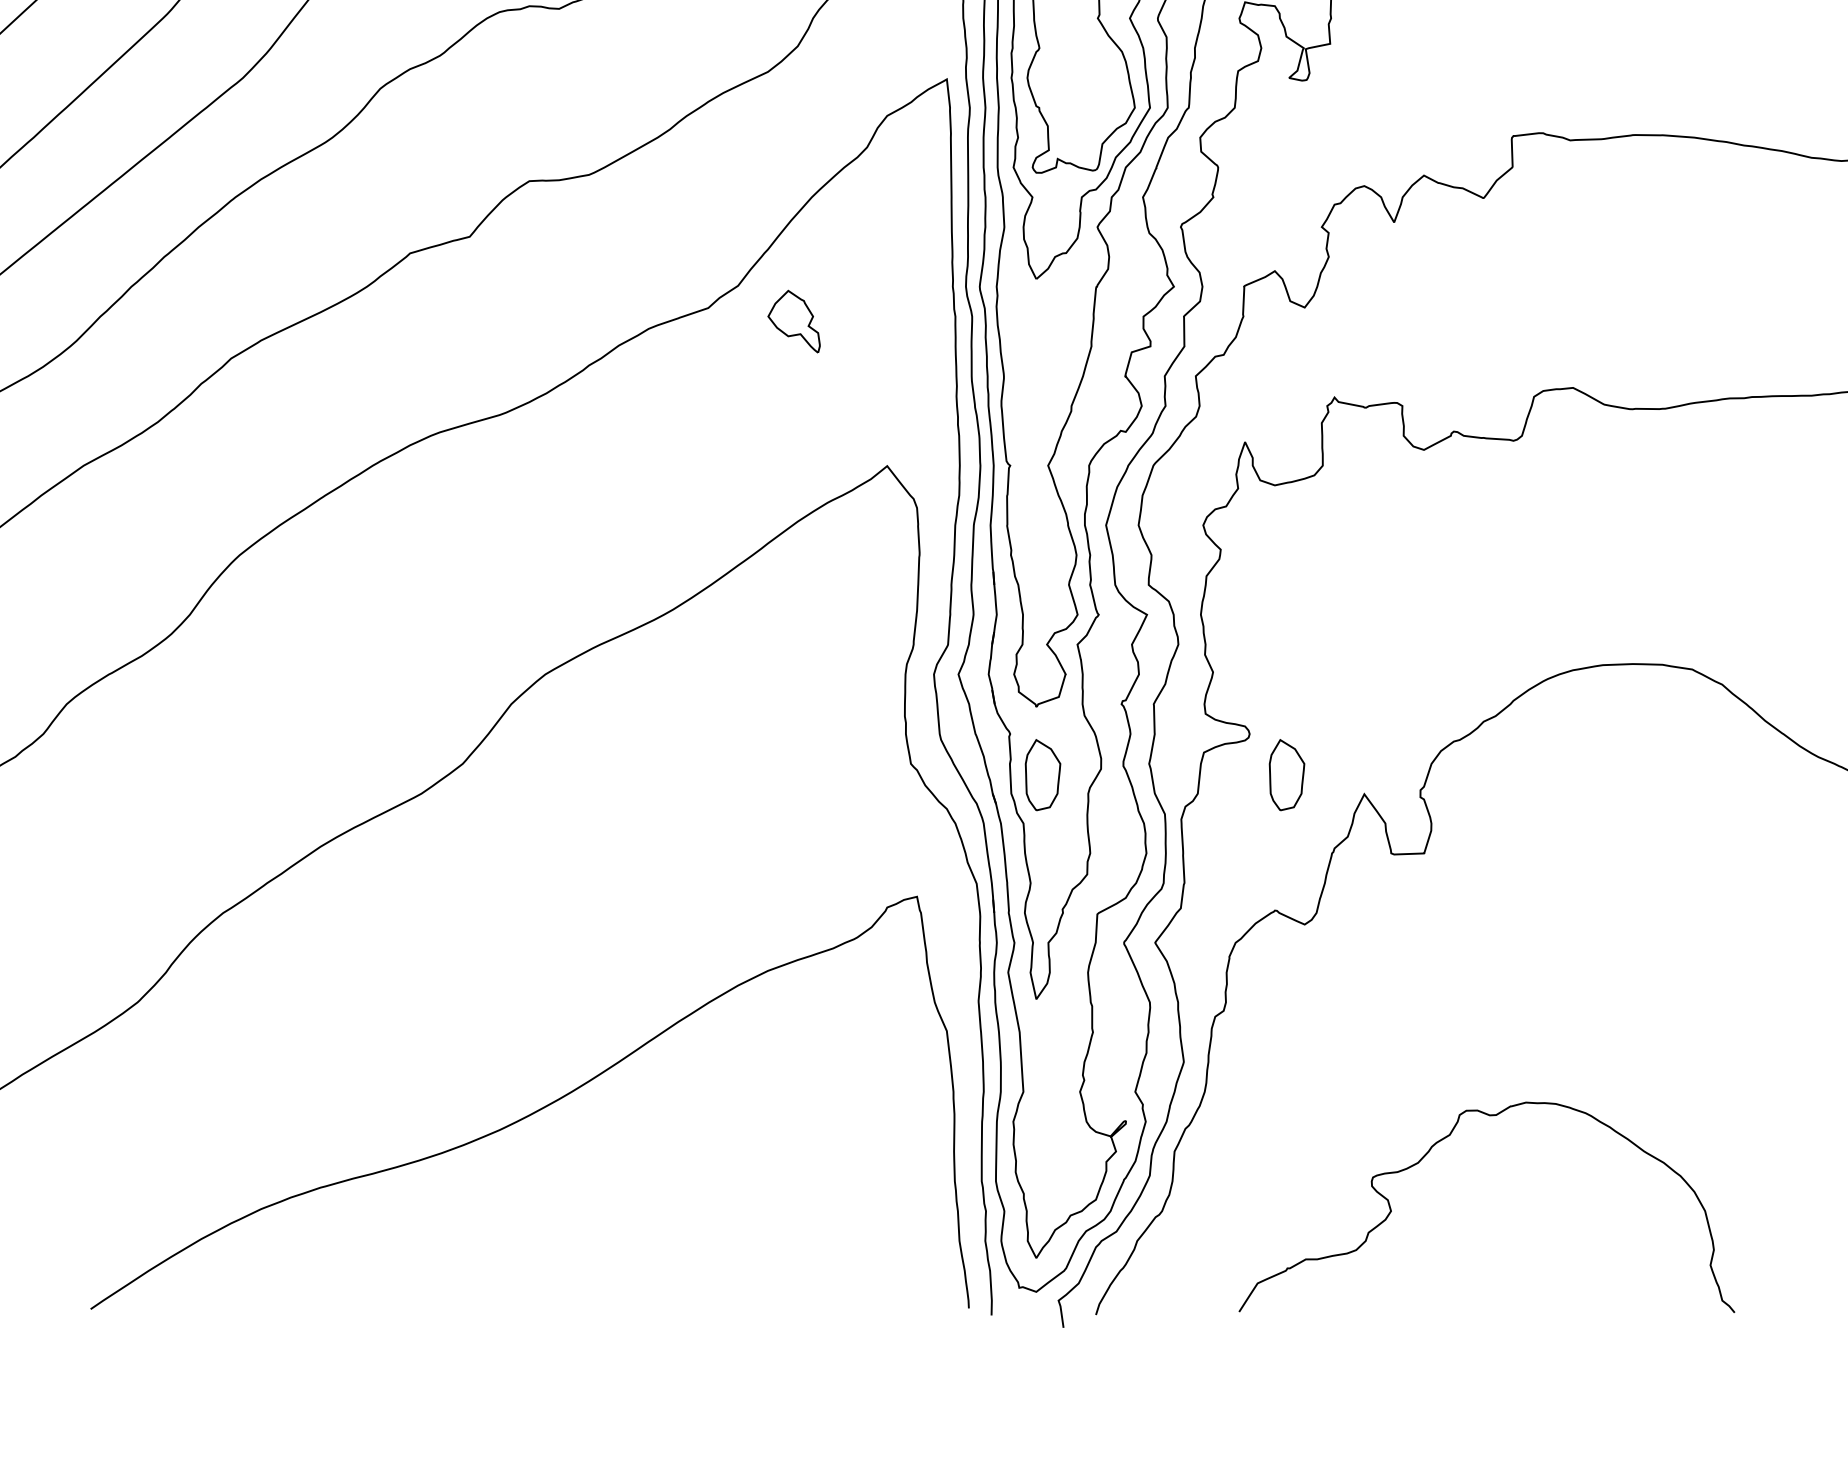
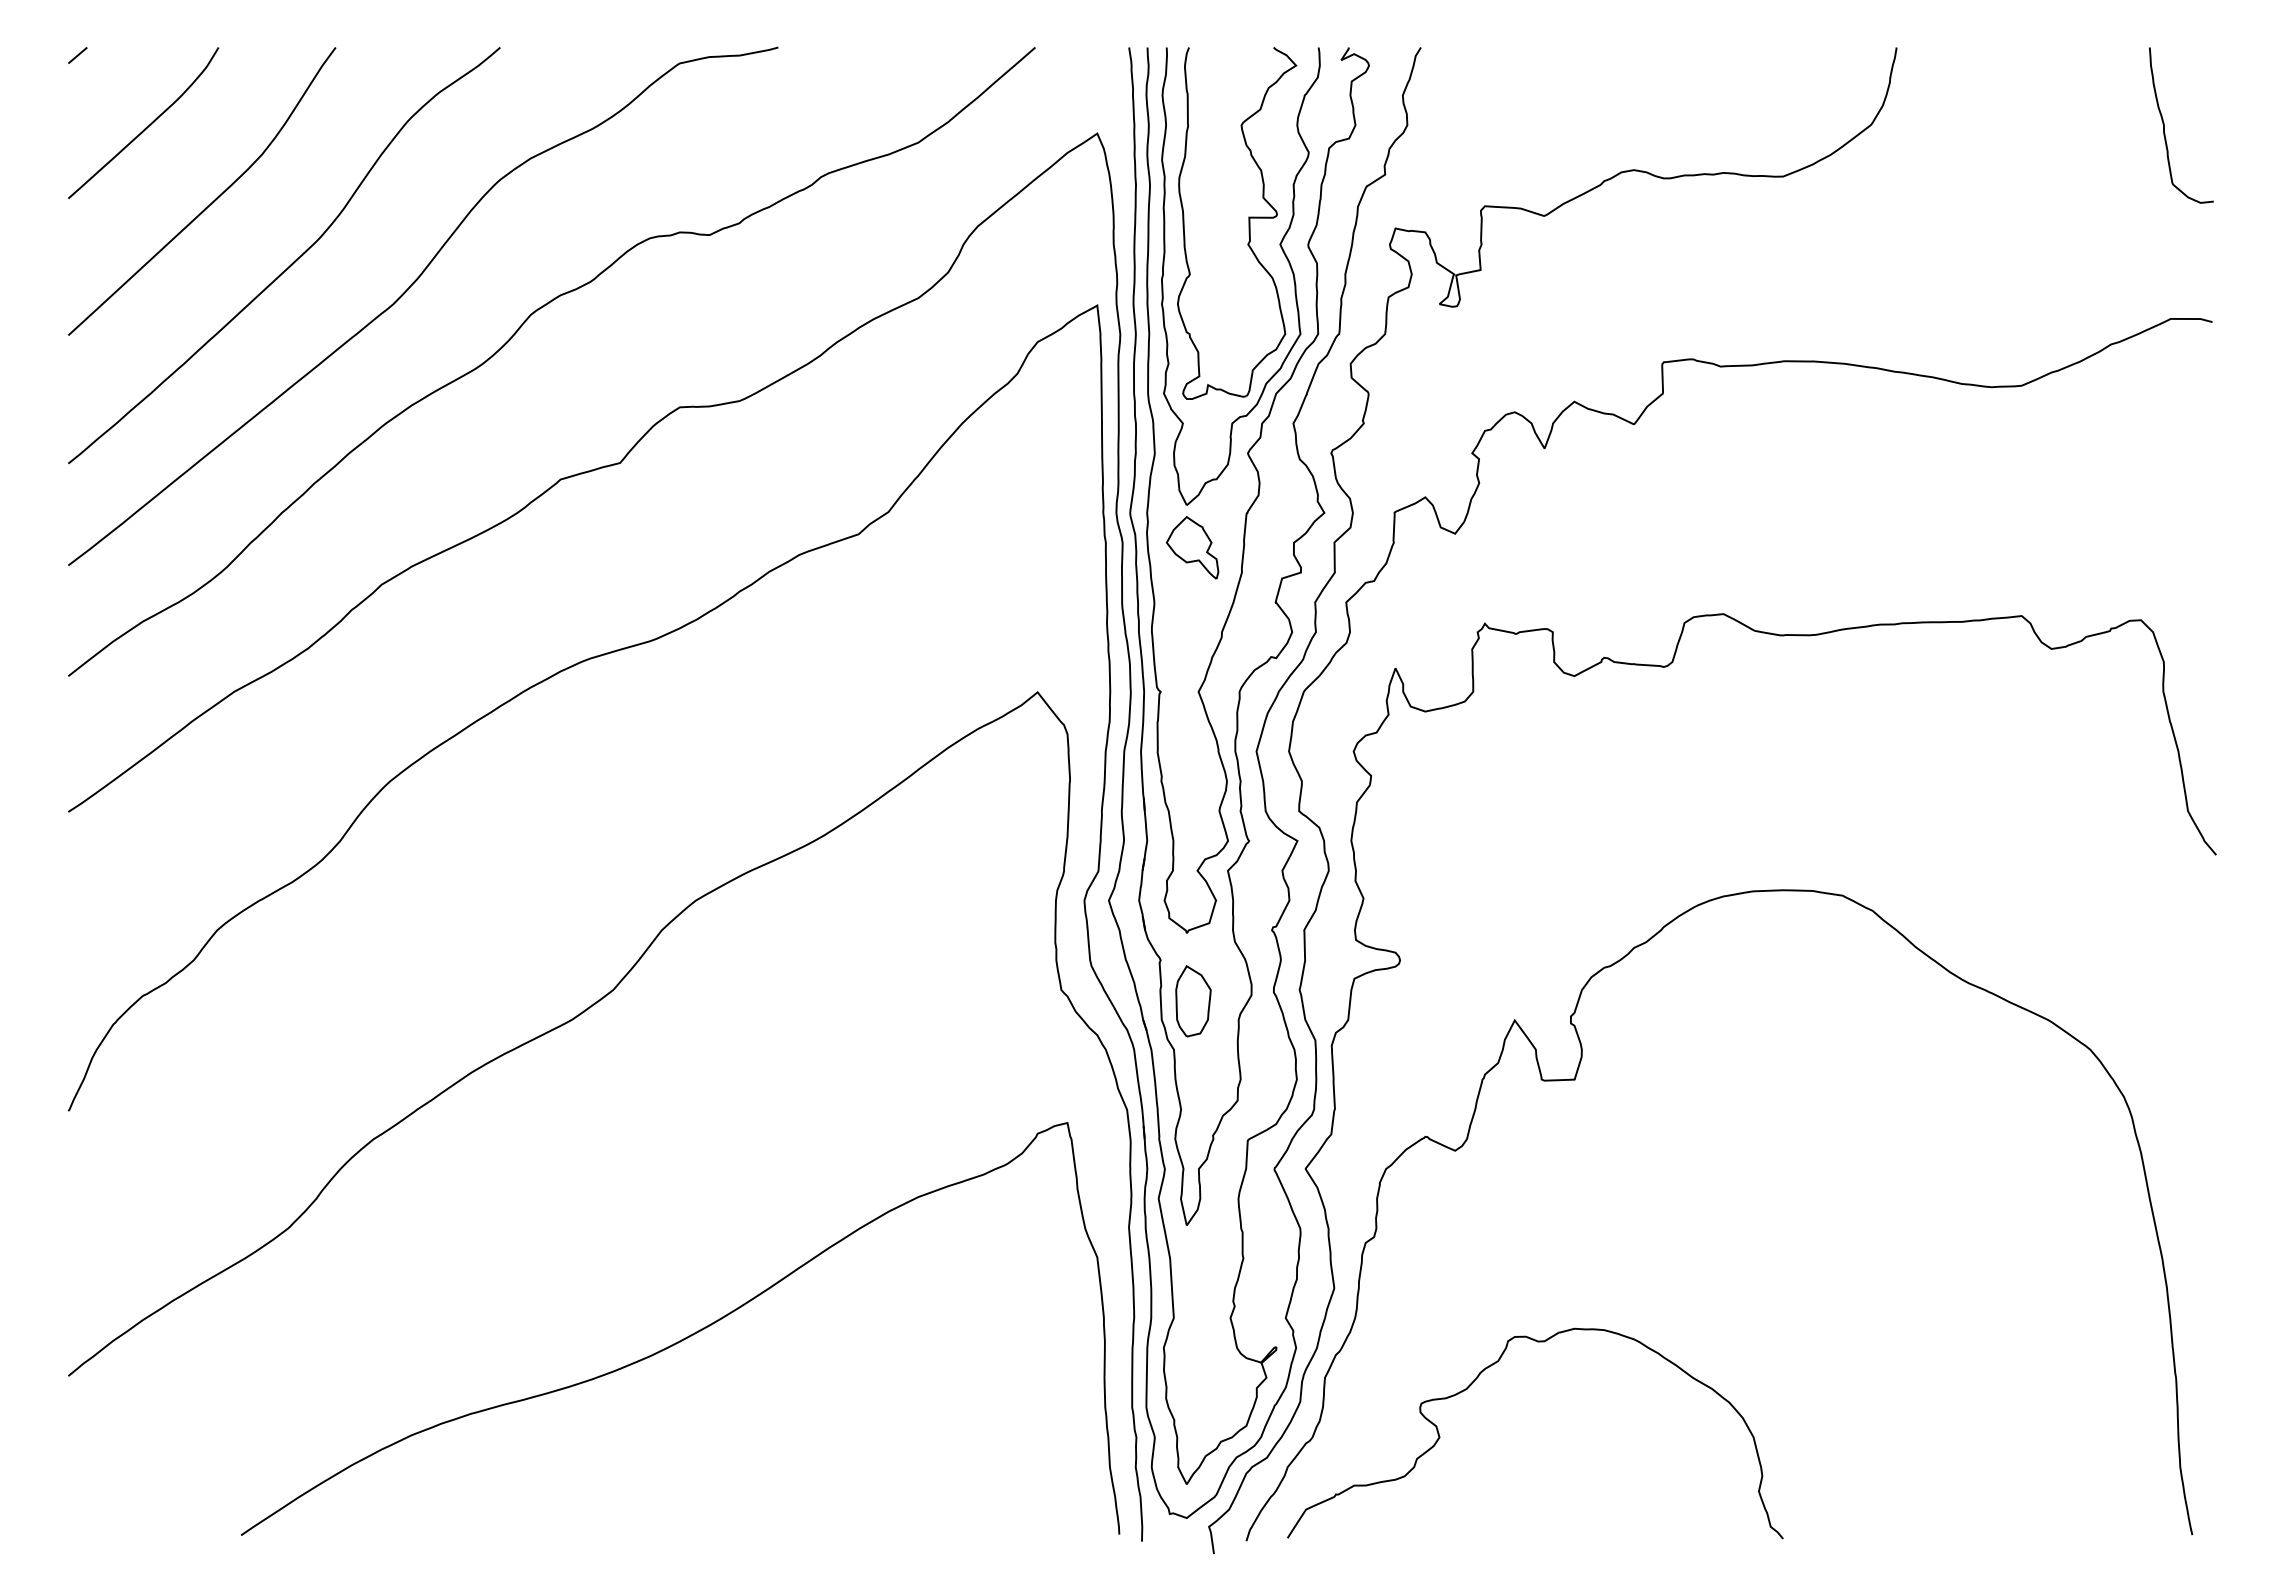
part: (794, 321) -> (1192, 547), moved
part: (1287, 775) -> (1437, 1001), removed
curve: (1425, 1157) -> (1473, 1383), moved

